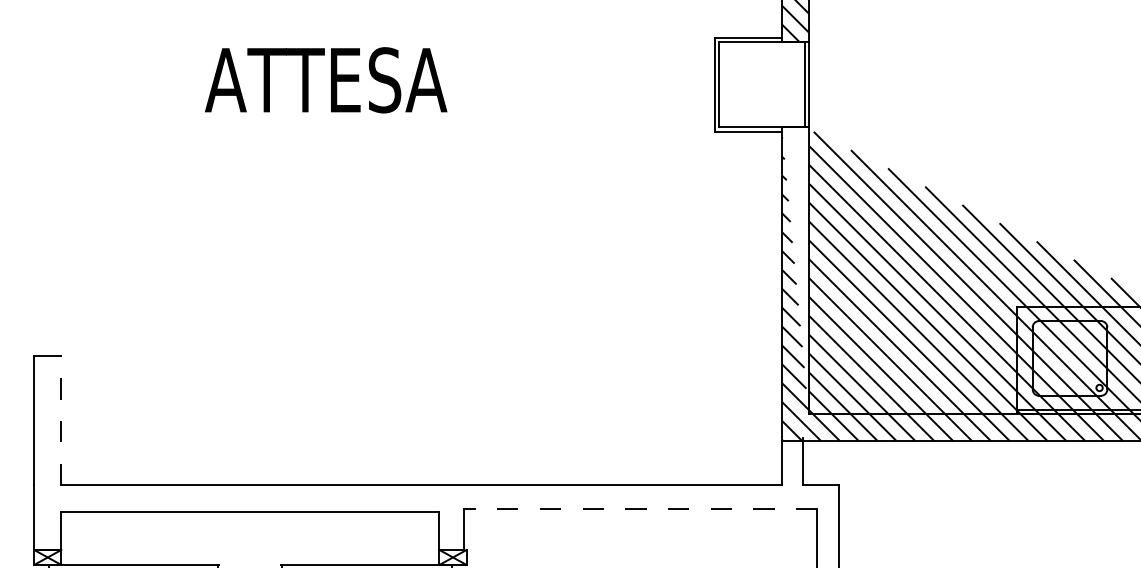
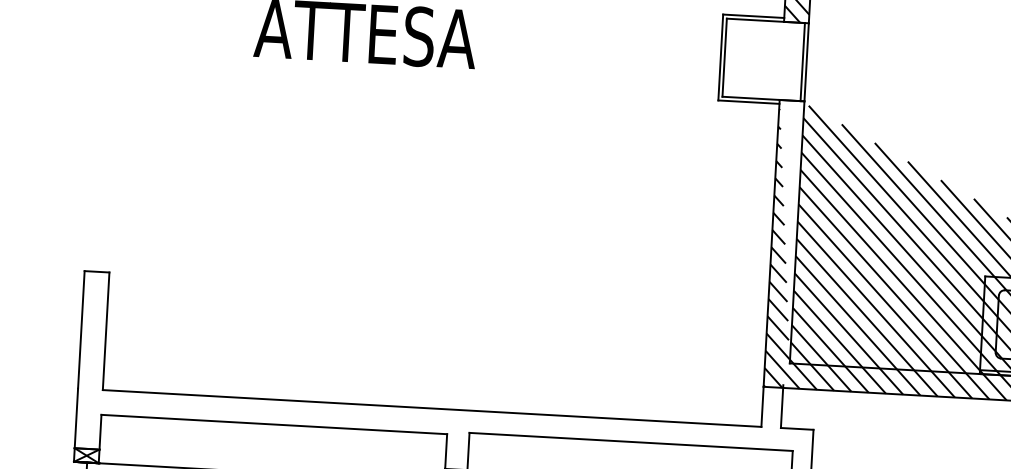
line: (61, 420) -> (106, 331), dashed -> solid
line: (640, 509) -> (631, 442), dashed -> solid

